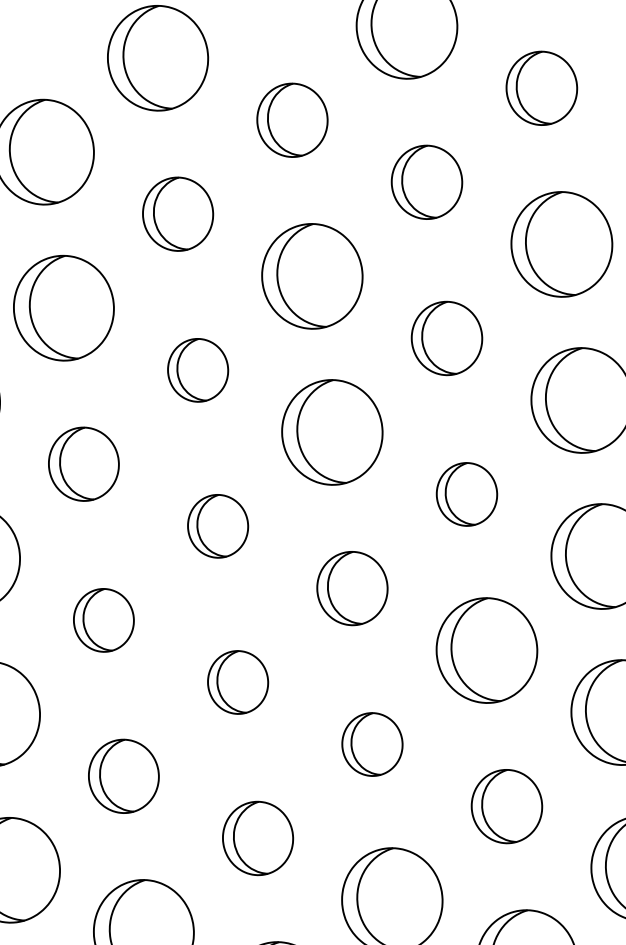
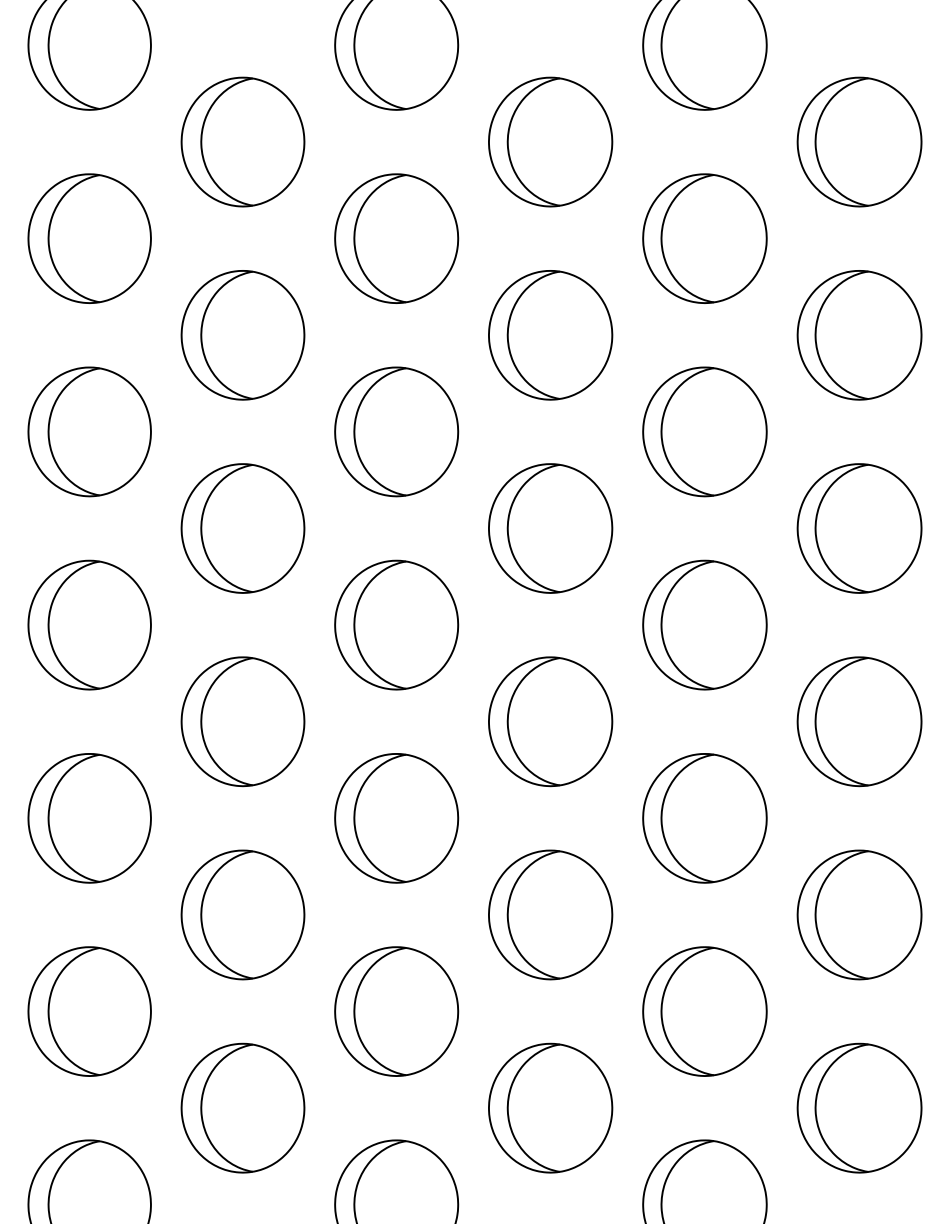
part: (541, 87) -> (859, 141), size x1.43
part: (292, 119) -> (550, 141), size x1.43
part: (426, 182) -> (704, 238), size x1.43
part: (177, 214) -> (396, 238), size x1.43
part: (446, 338) -> (704, 431), size x1.43
part: (197, 370) -> (396, 431), size x1.67
part: (83, 464) -> (242, 528), size x1.43
part: (466, 494) -> (704, 624), size x1.67
part: (217, 525) -> (396, 624), size x1.67
part: (352, 588) -> (550, 721), size x1.43
part: (103, 620) -> (242, 721), size x1.67
part: (237, 682) -> (396, 818), size x1.67
part: (372, 744) -> (550, 914), size x1.67
part: (123, 776) -> (242, 914), size x1.43
part: (506, 806) -> (704, 1011), size x1.43
part: (257, 838) -> (396, 1011), size x1.43

